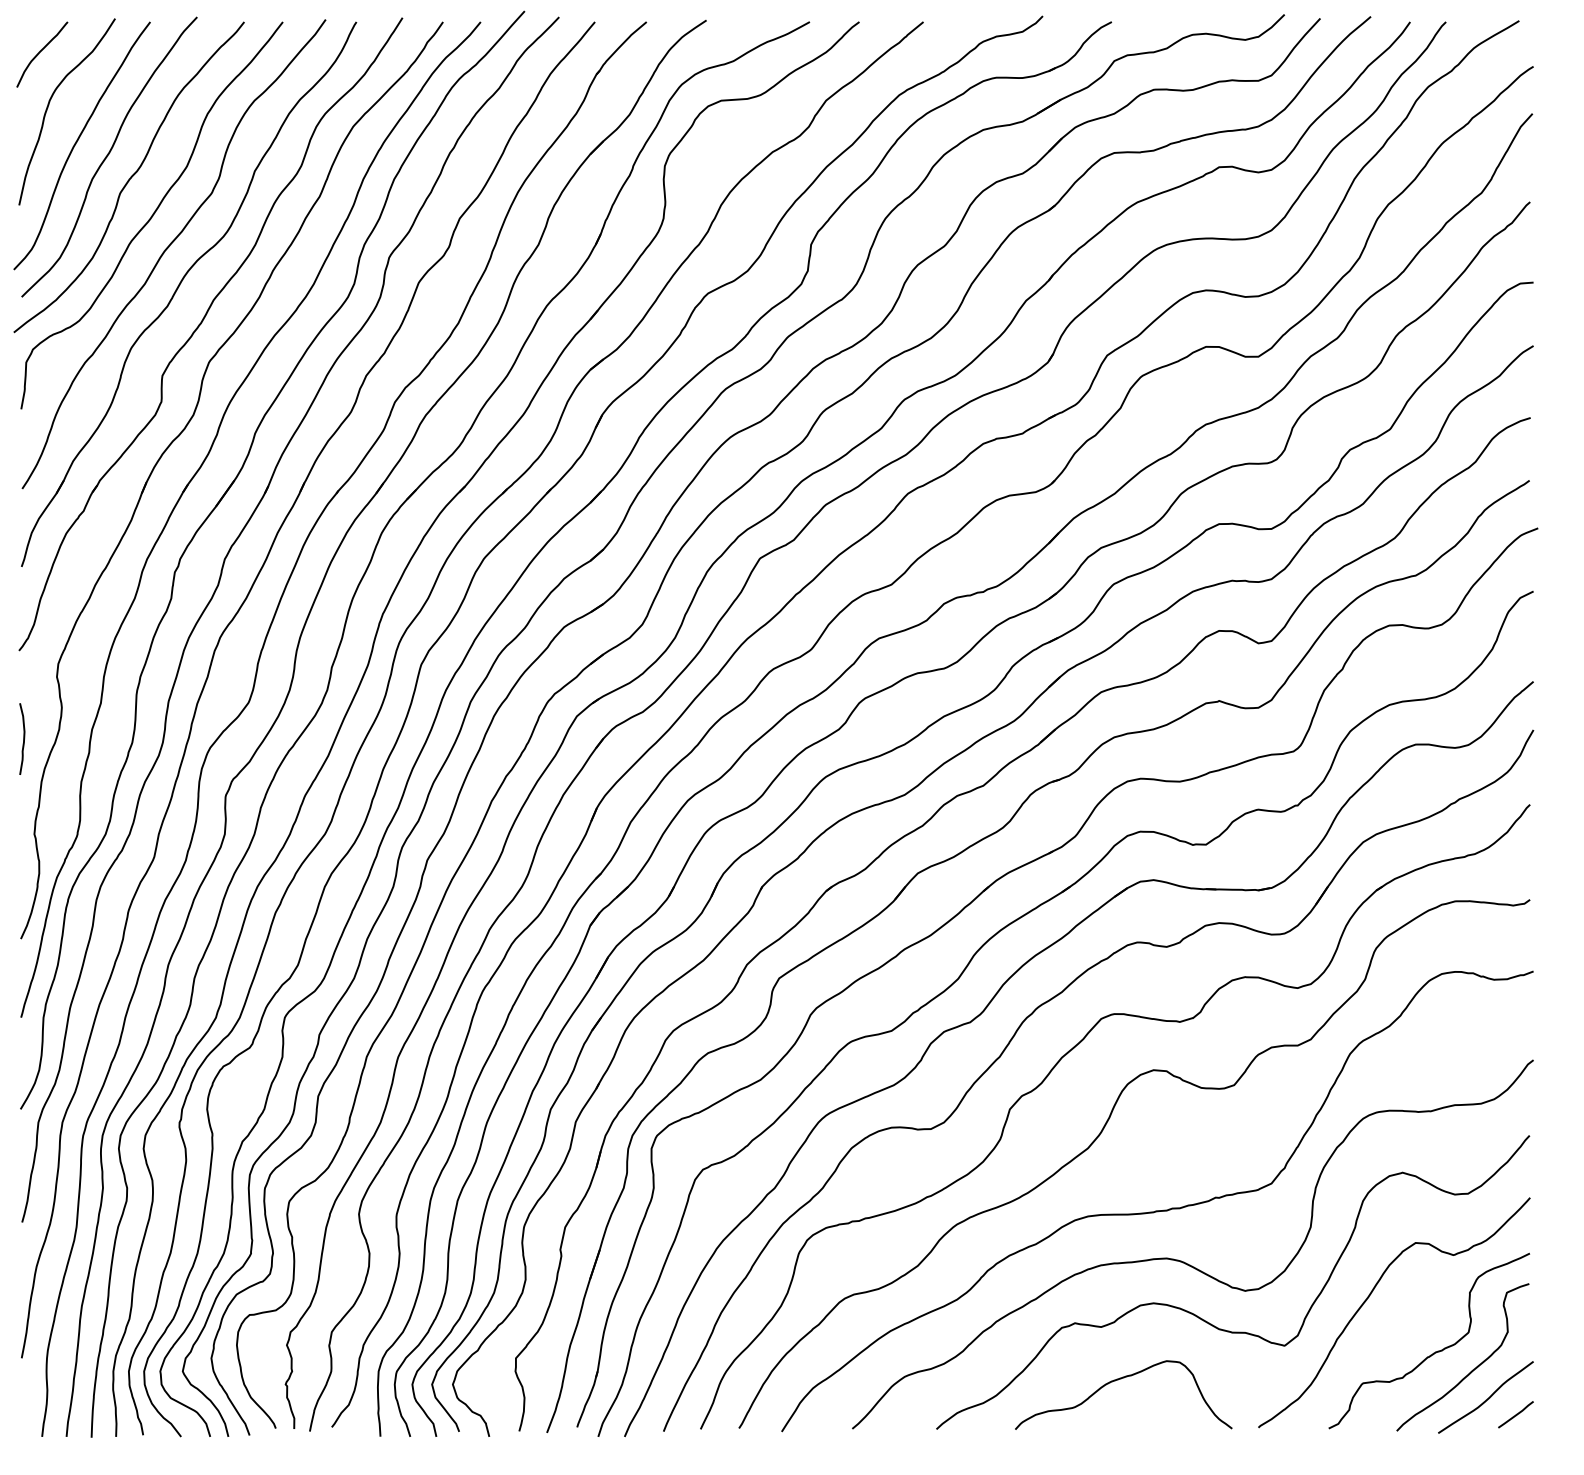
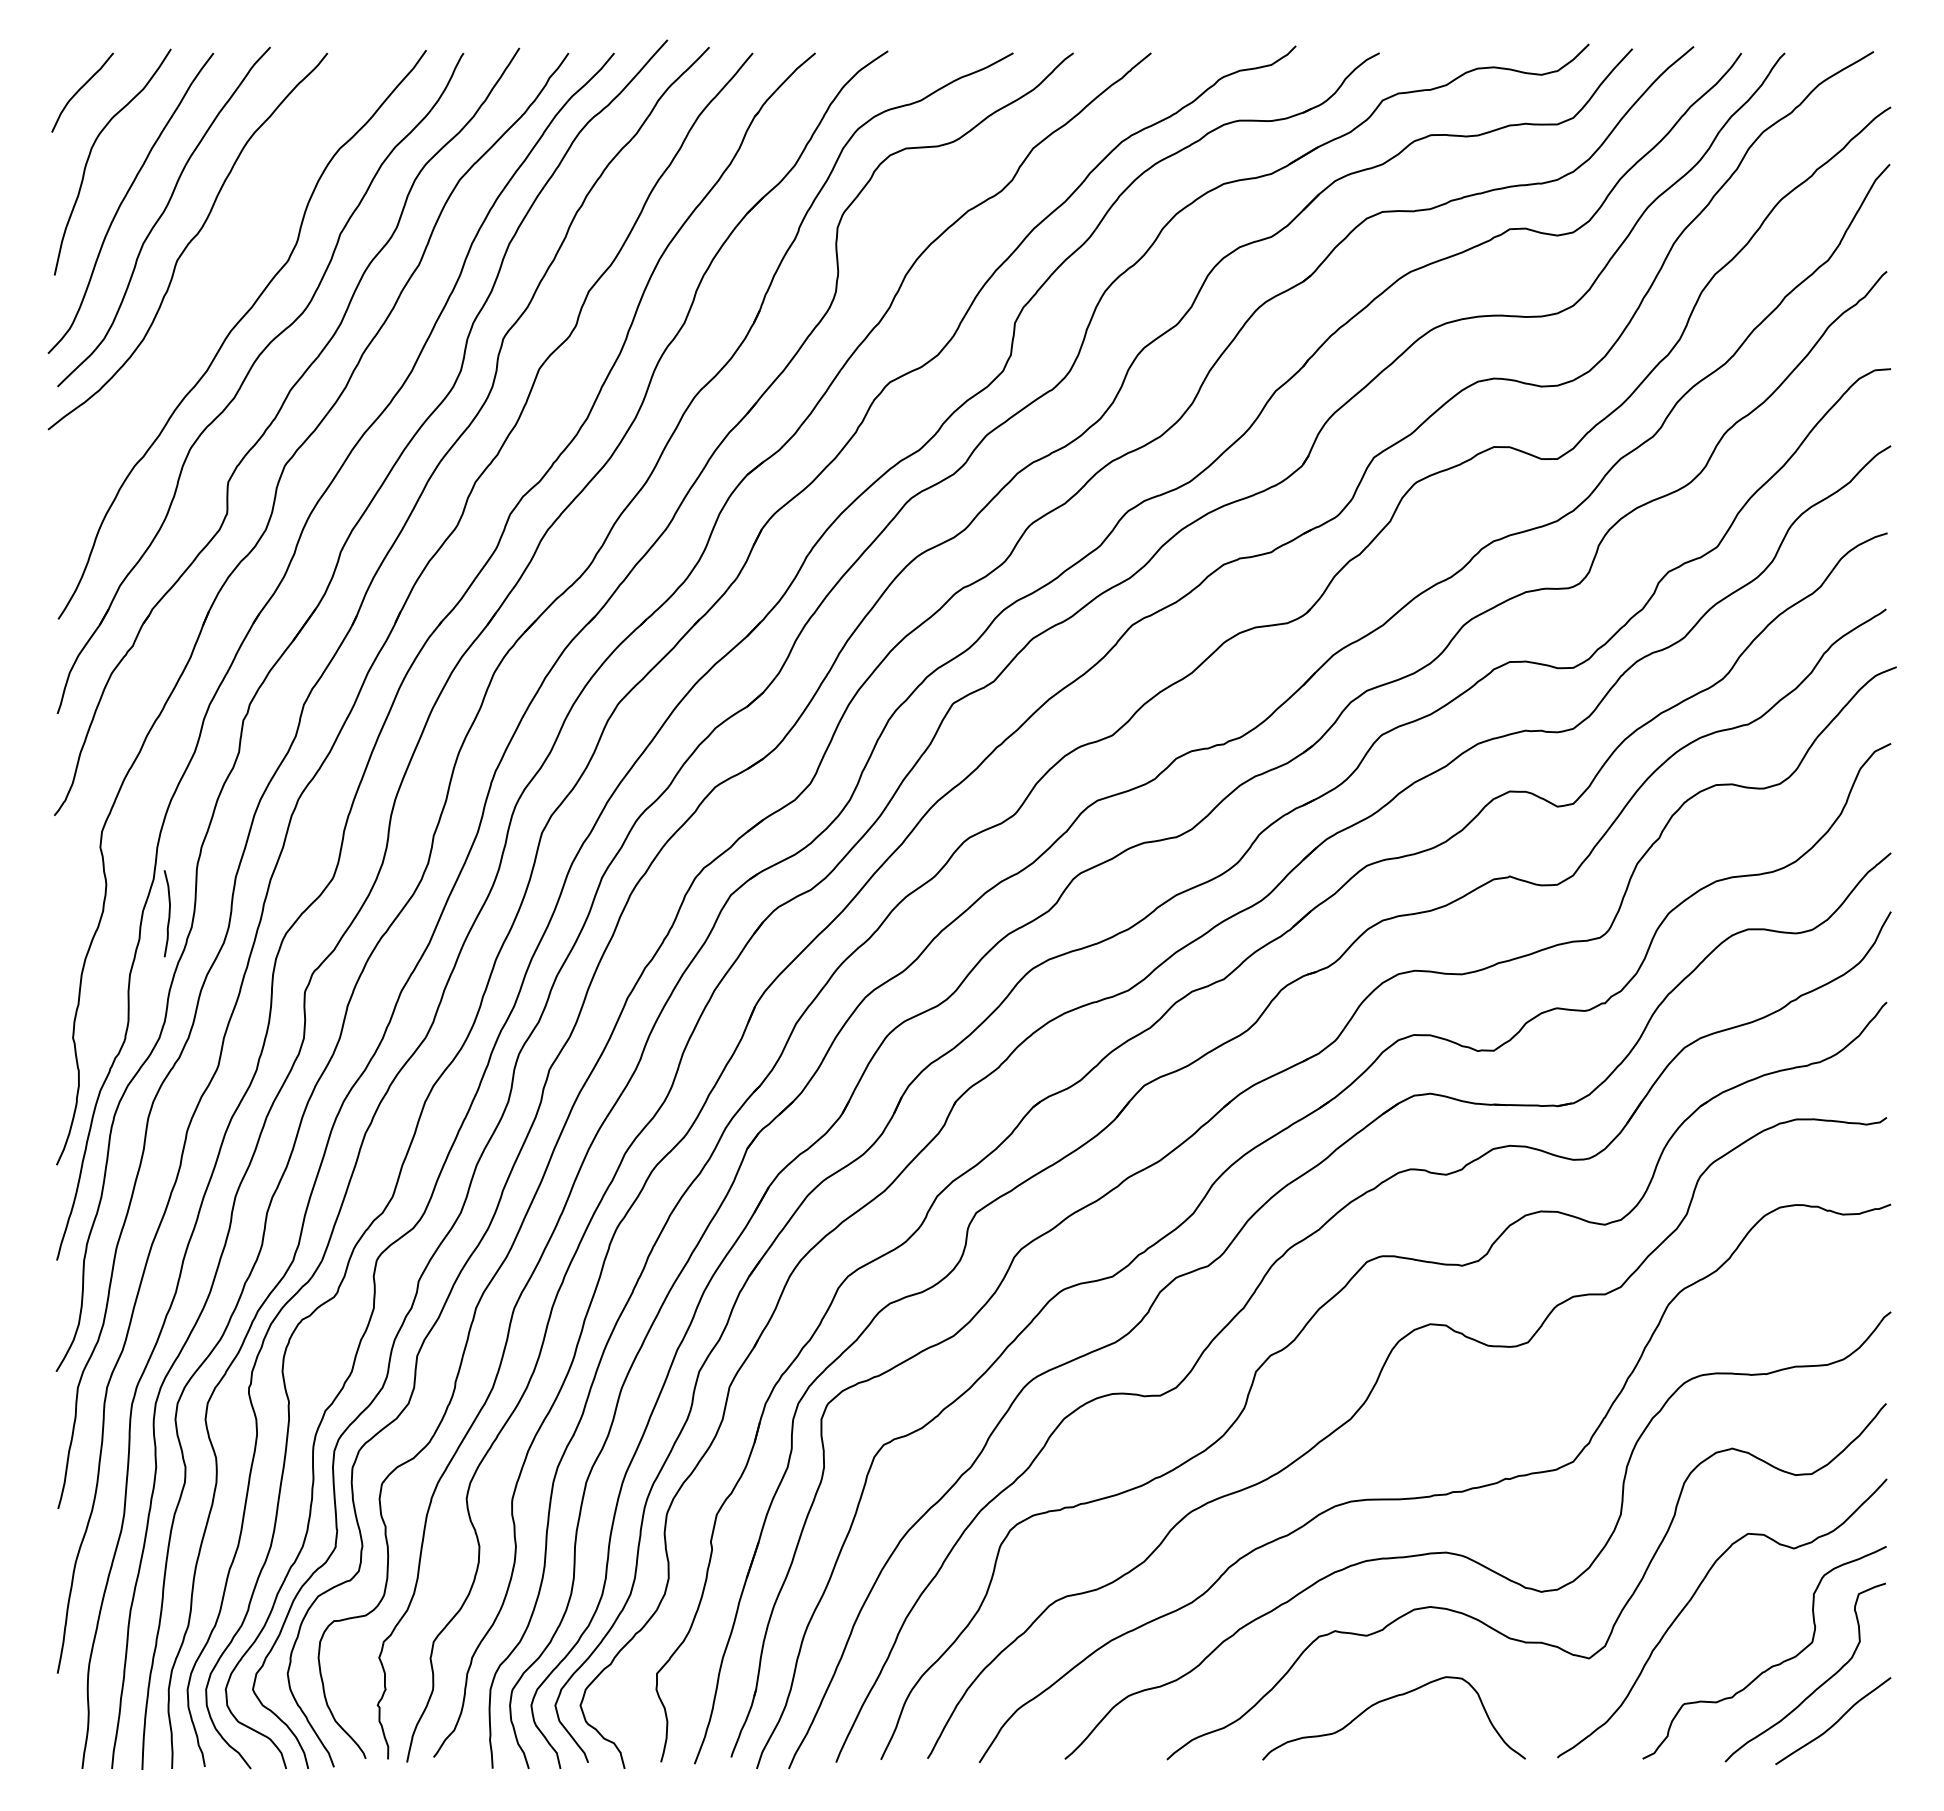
curve: (151, 215) -> (215, 287), removed
curve: (23, 738) -> (168, 913), moved
line: (1515, 1414) -> (1869, 1741), removed

